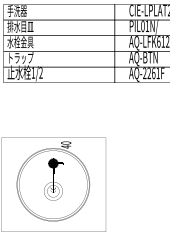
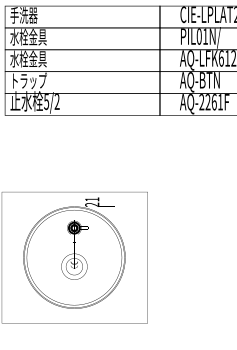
text: (20, 26) -> (28, 36), 排水目皿 -> 水栓金具
text: (33, 73) -> (46, 102), 1/2 -> 5/2
text: (66, 145) -> (92, 202), 40 -> 21

